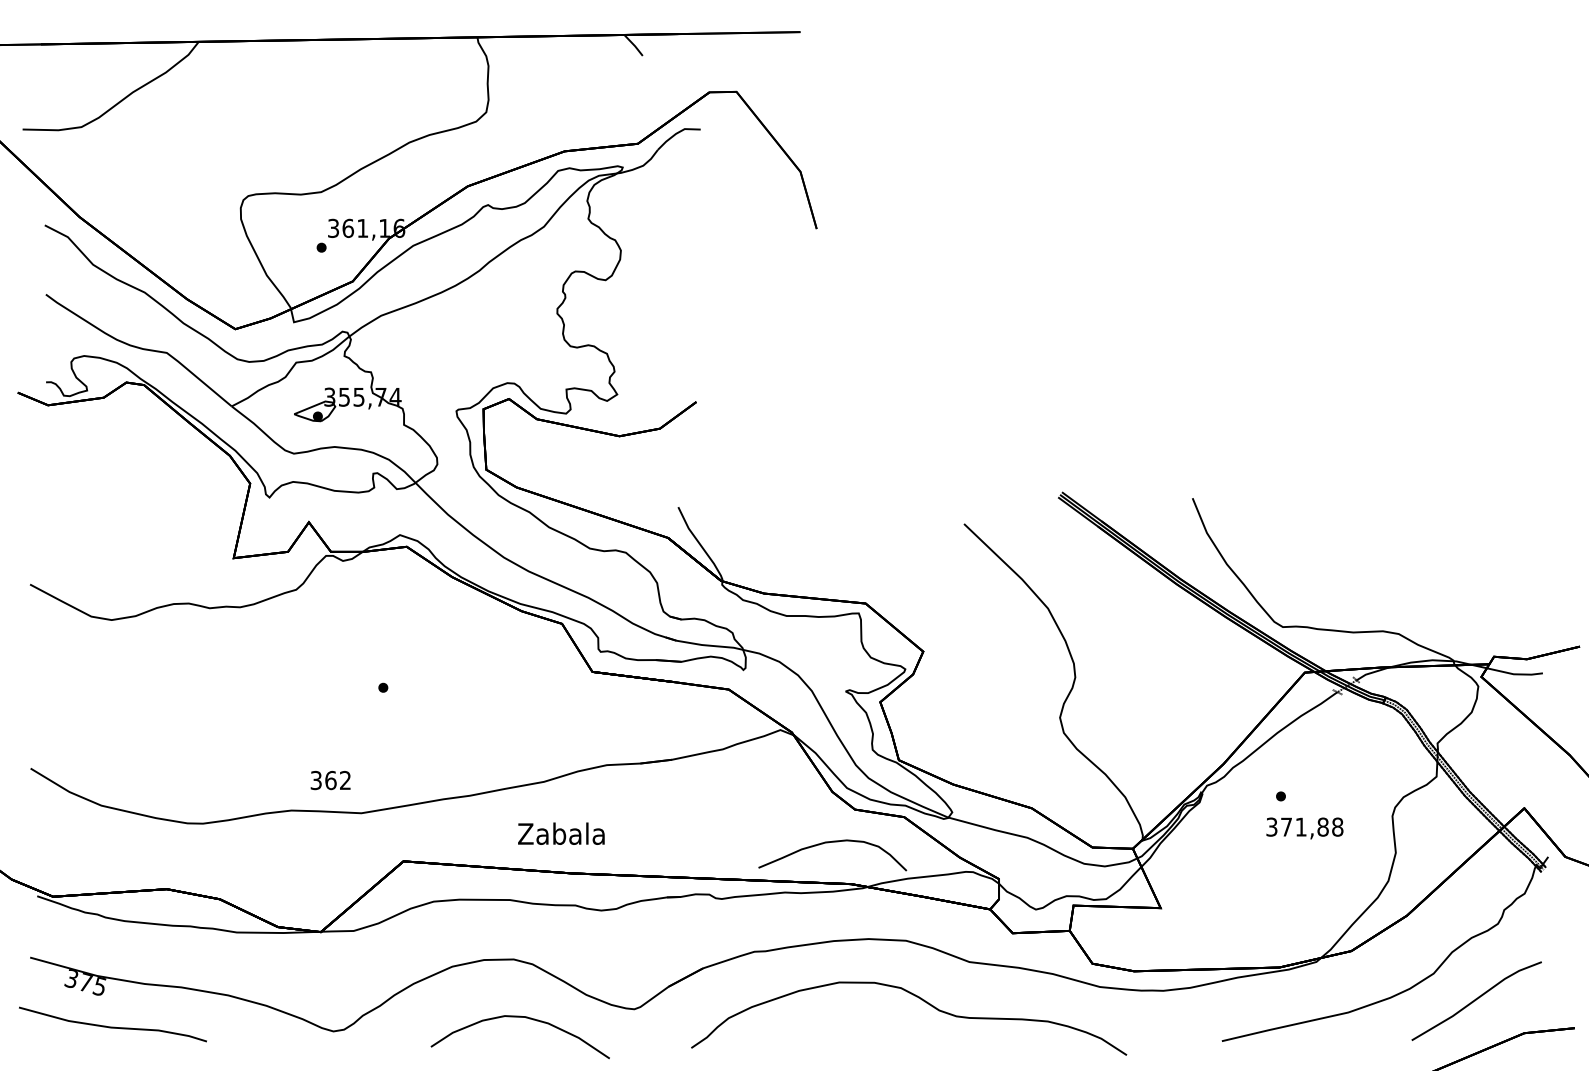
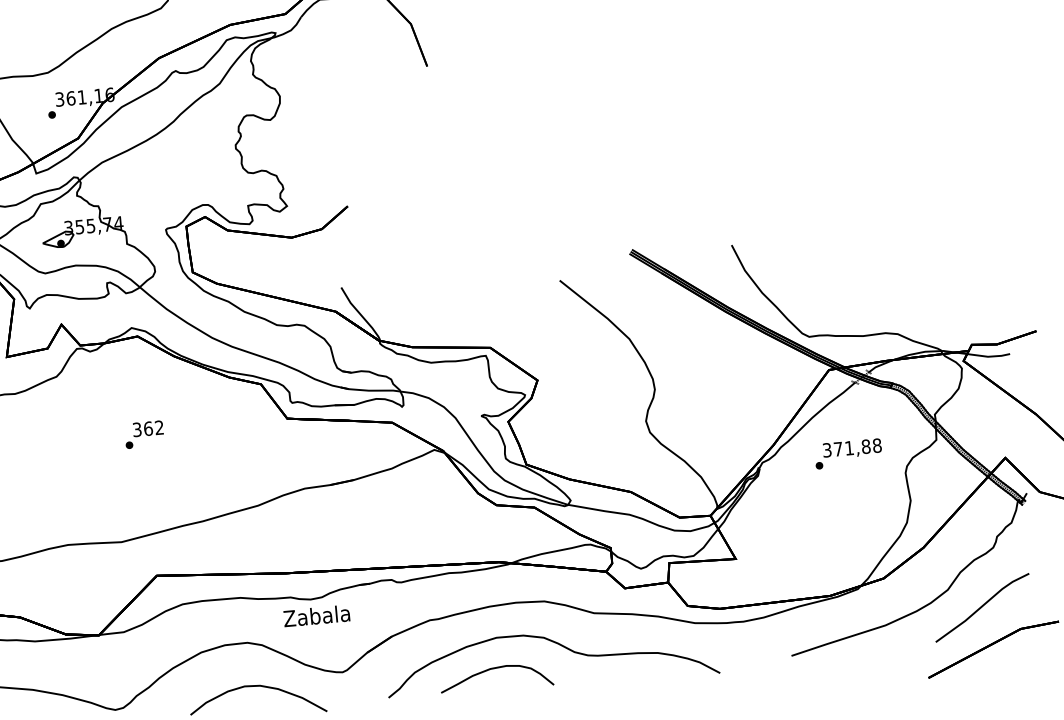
text: (330, 780) -> (148, 428), moved
text: (1304, 828) -> (852, 449), moved
text: (561, 833) -> (316, 615), moved
curve: (828, 843) -> (492, 669), moved

